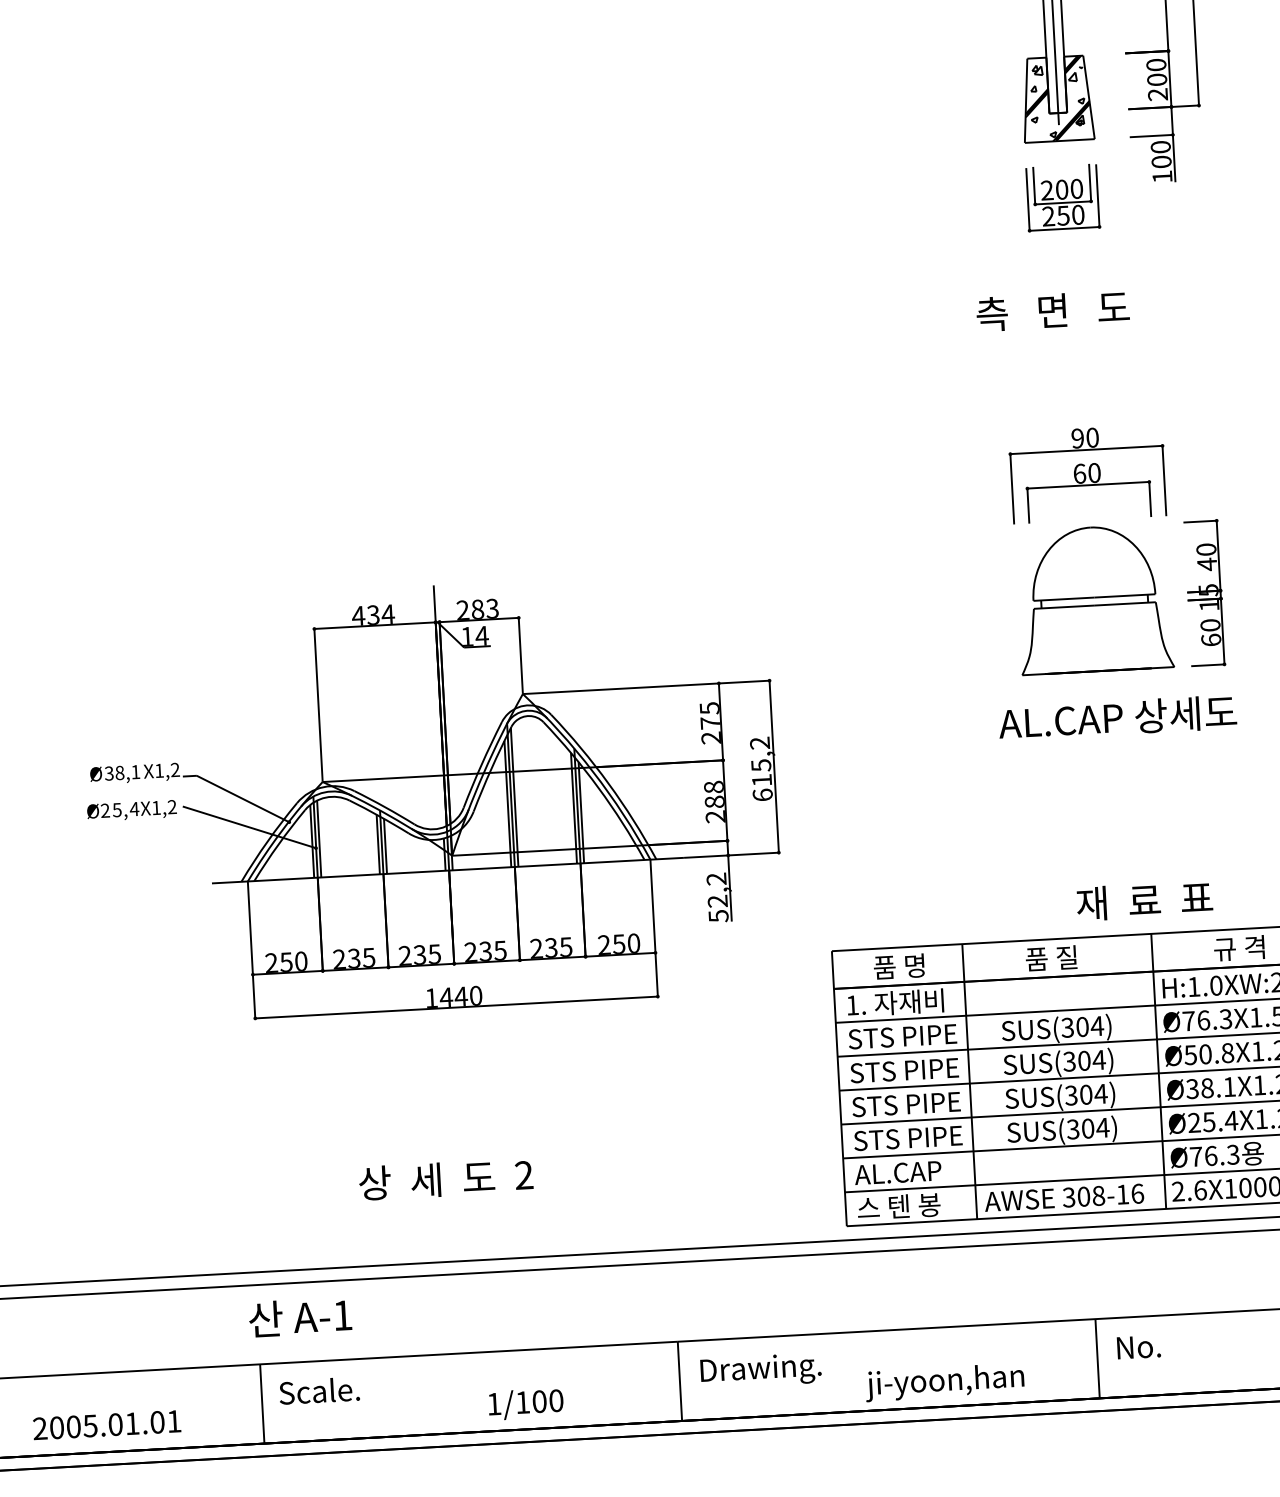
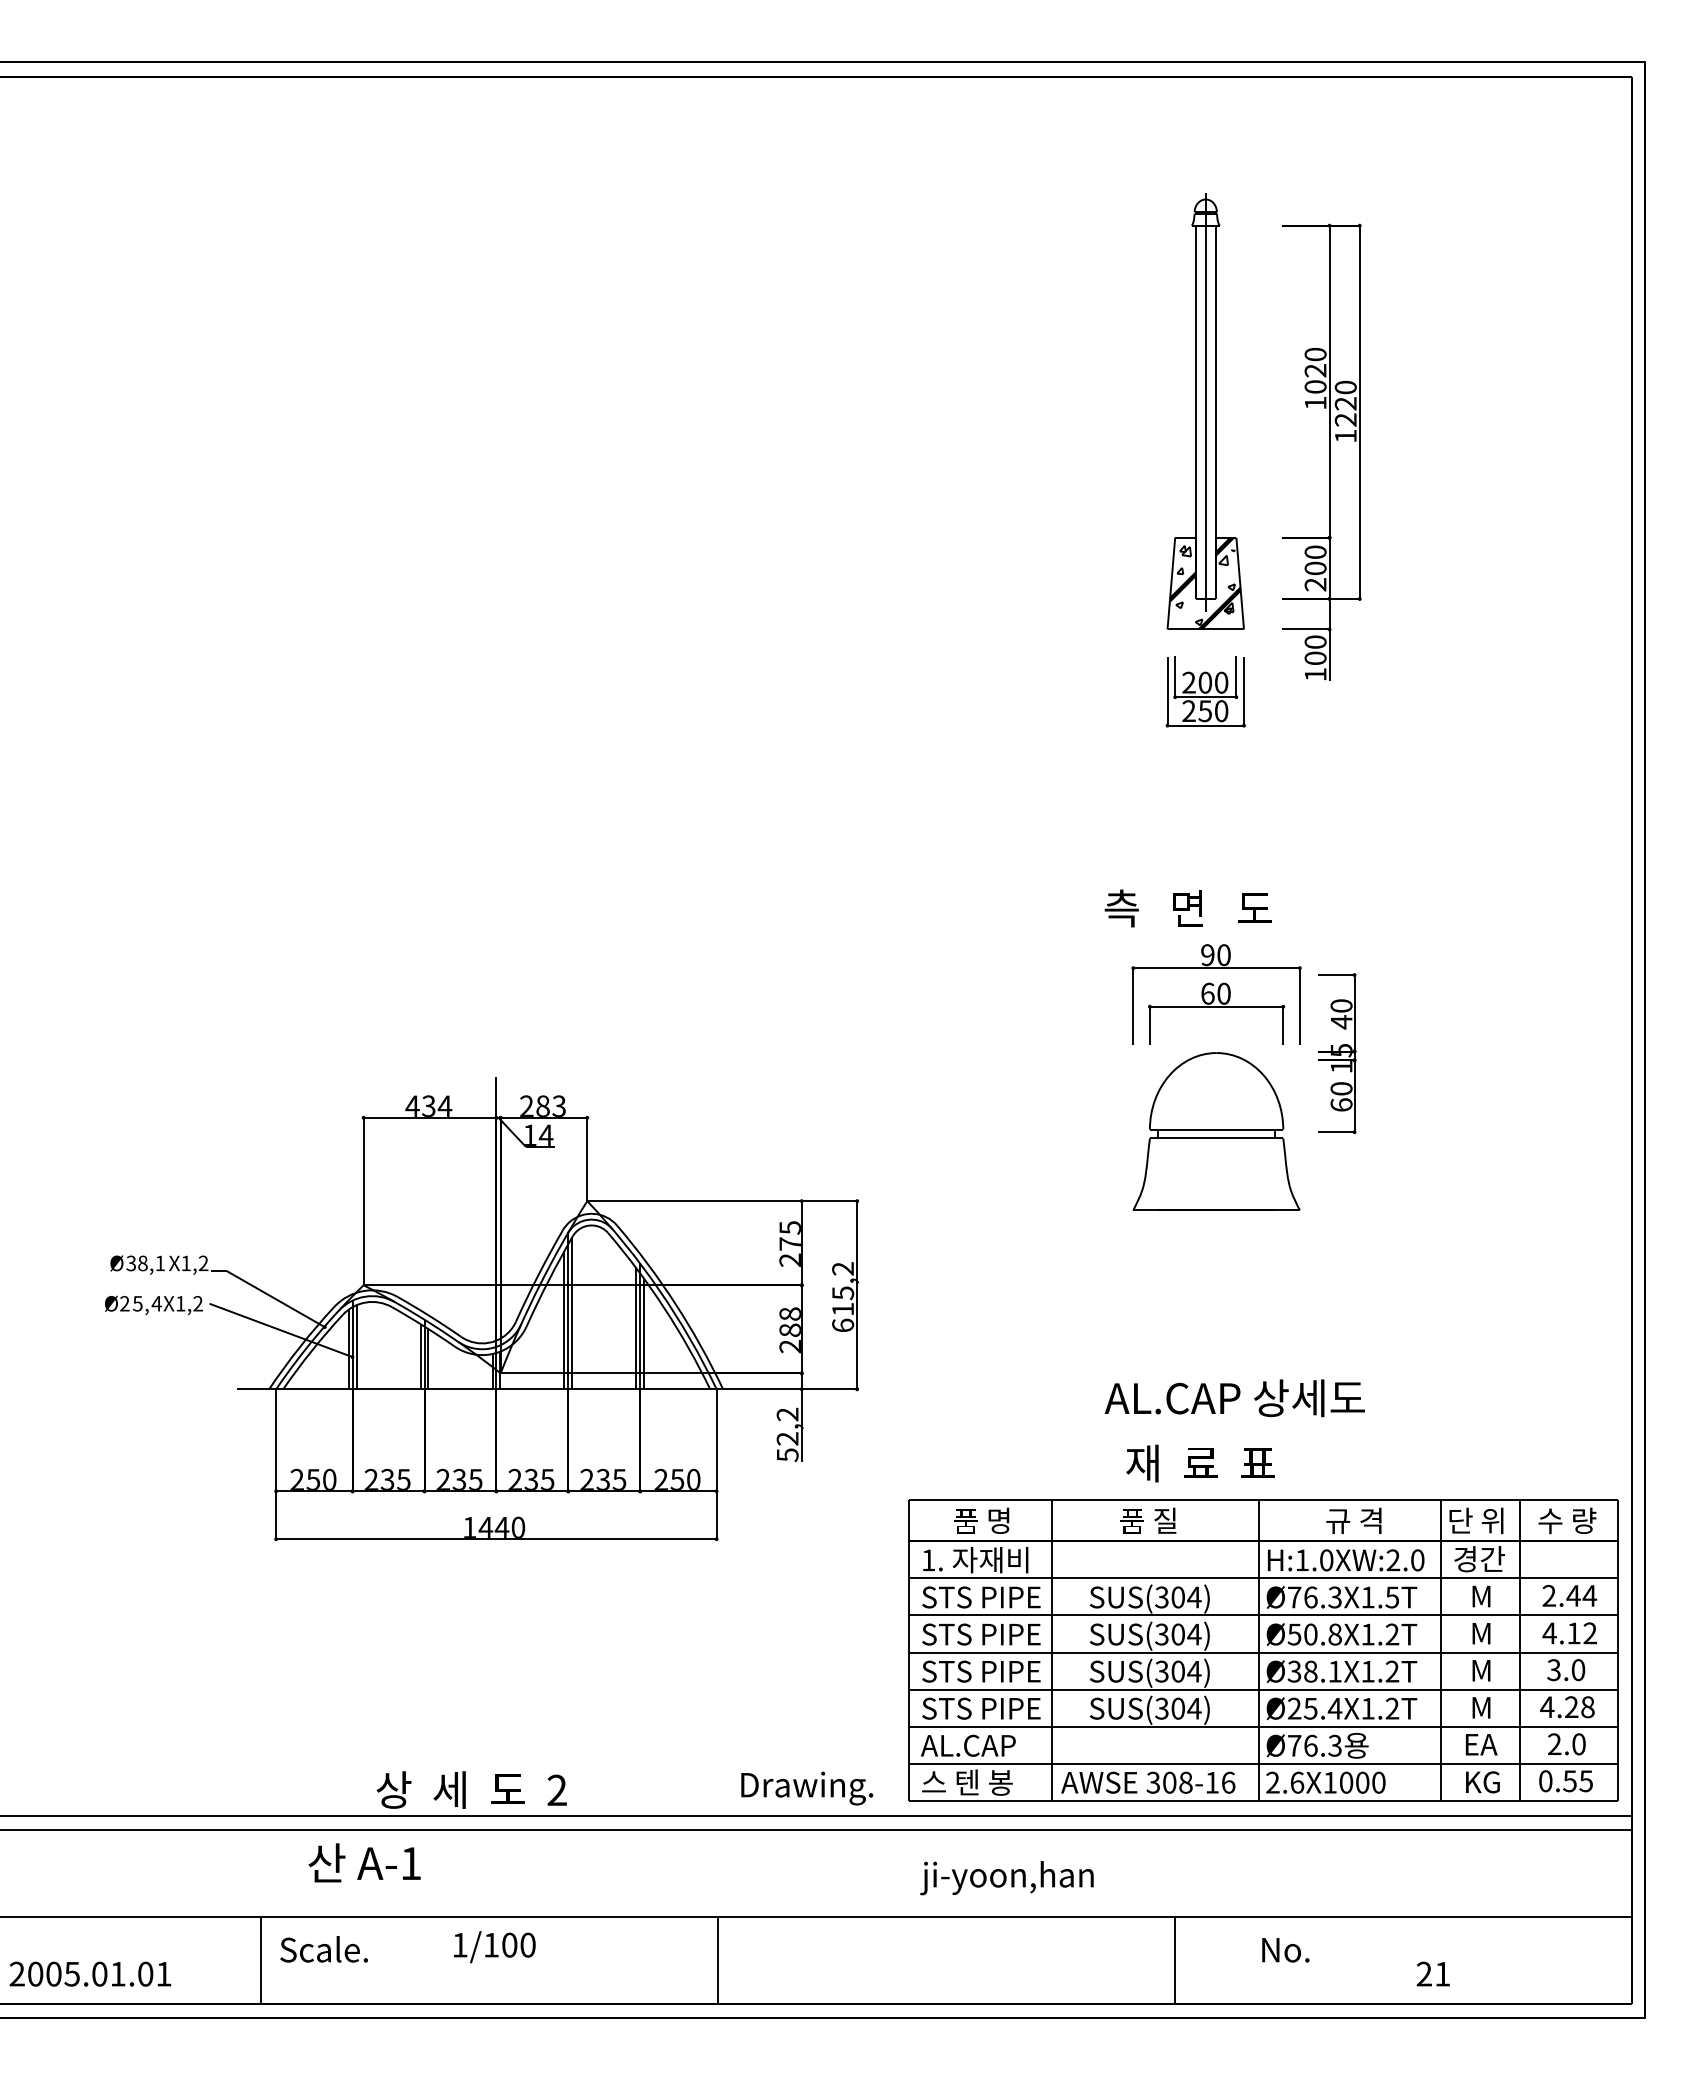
text: (1052, 311) -> (1187, 908), moved
part: (1205, 593) -> (1337, 1053), moved
text: (1117, 718) -> (1234, 1398), moved
text: (1144, 900) -> (1200, 1463), moved
text: (445, 1178) -> (471, 1789), moved
text: (300, 1316) -> (364, 1862), moved
text: (1138, 1347) -> (1285, 1950), moved
text: (761, 1370) -> (807, 1788), moved
text: (944, 1382) -> (1006, 1878), moved
text: (525, 1404) -> (494, 1947), moved

